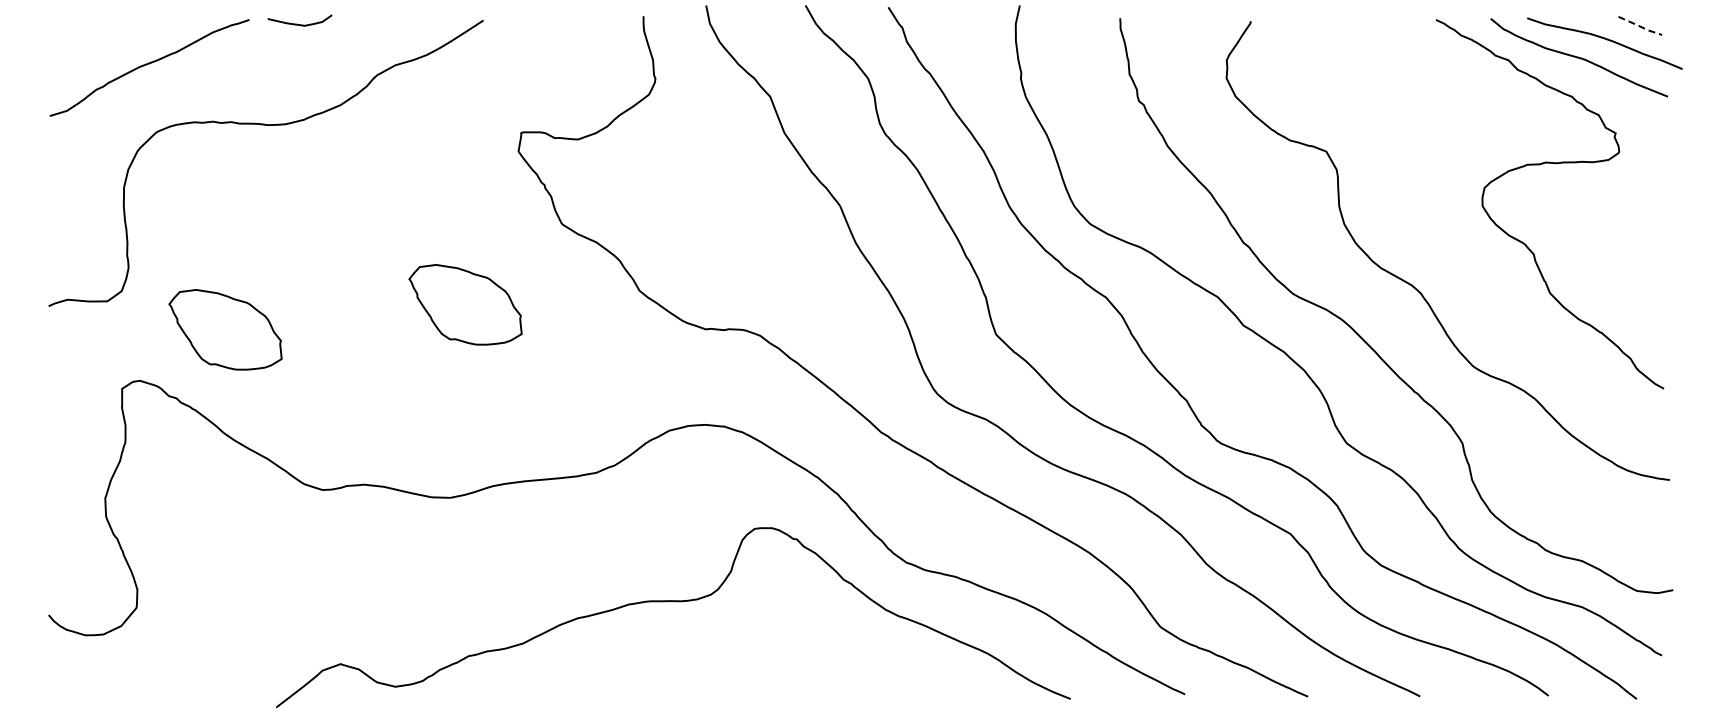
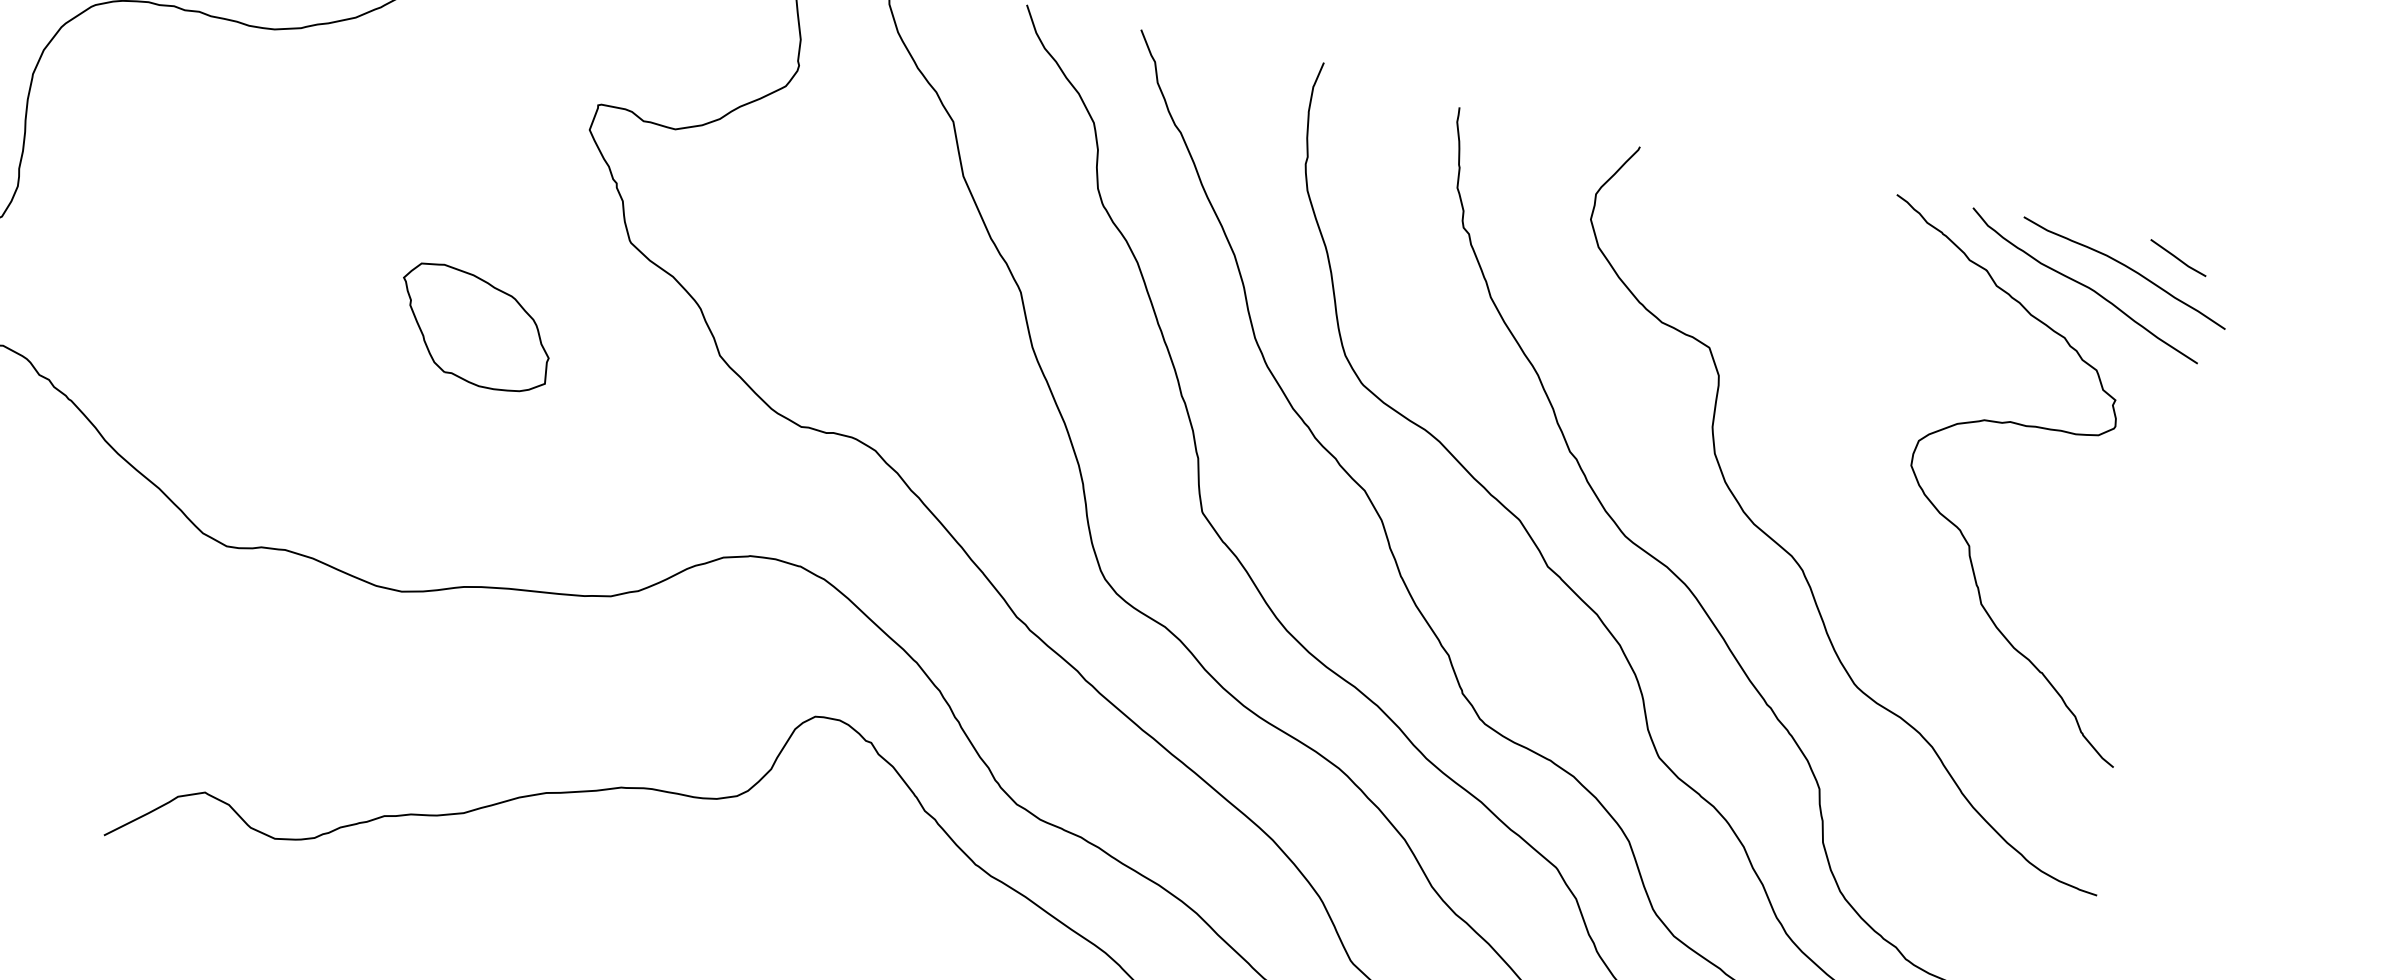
line: (1640, 26) -> (2178, 258), dashed -> solid
part: (225, 329) -> (135, 297), removed

